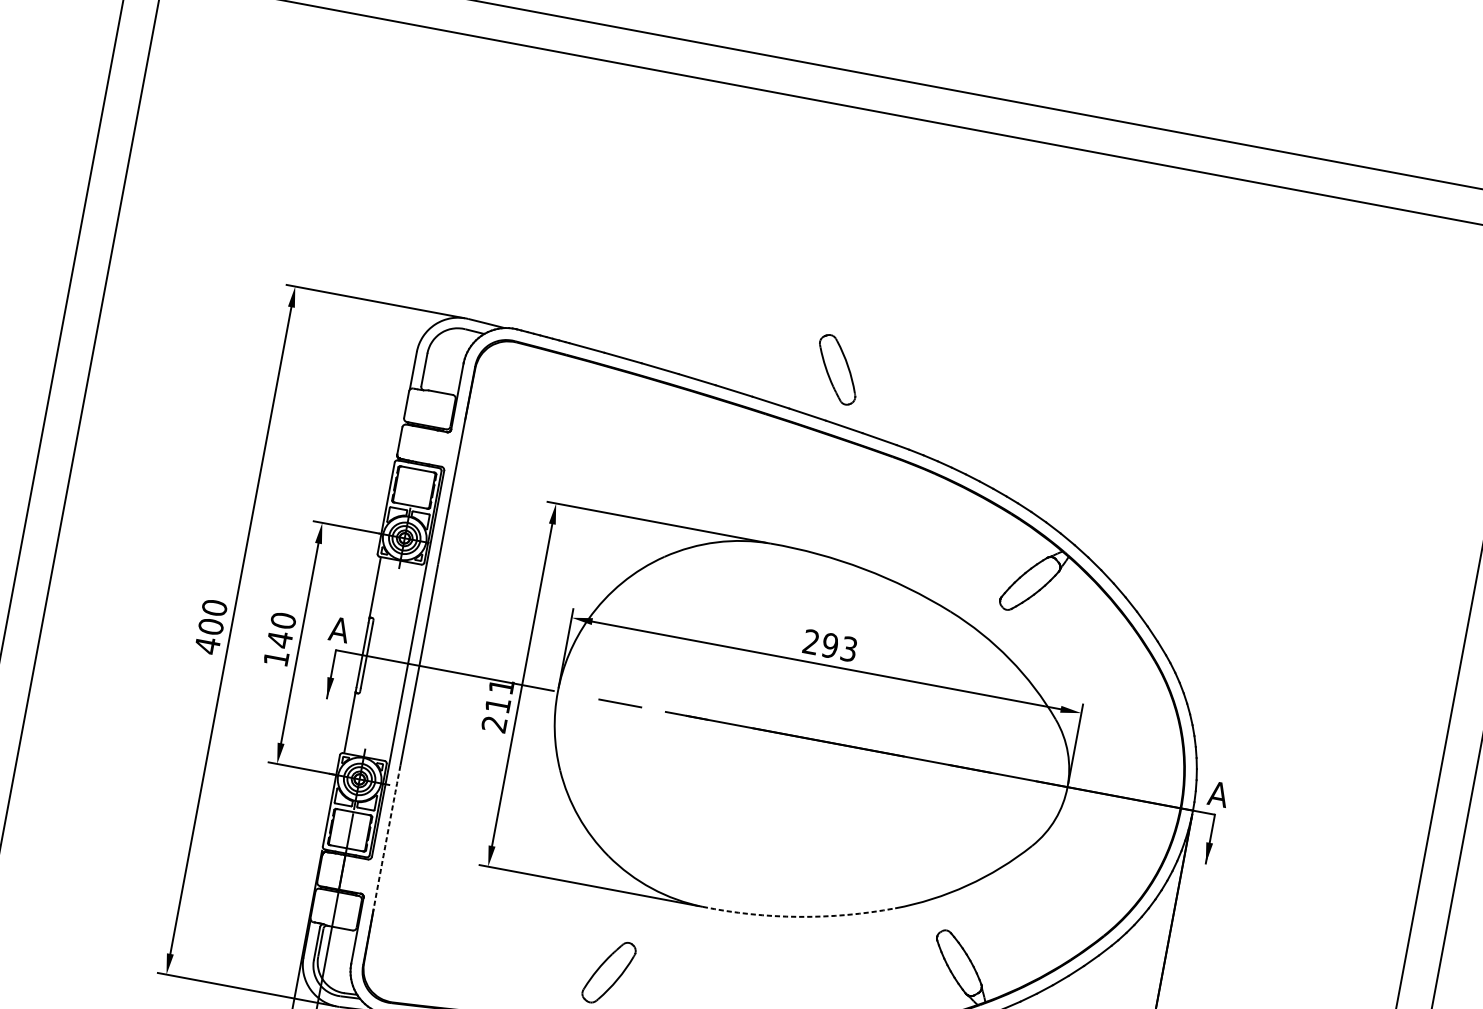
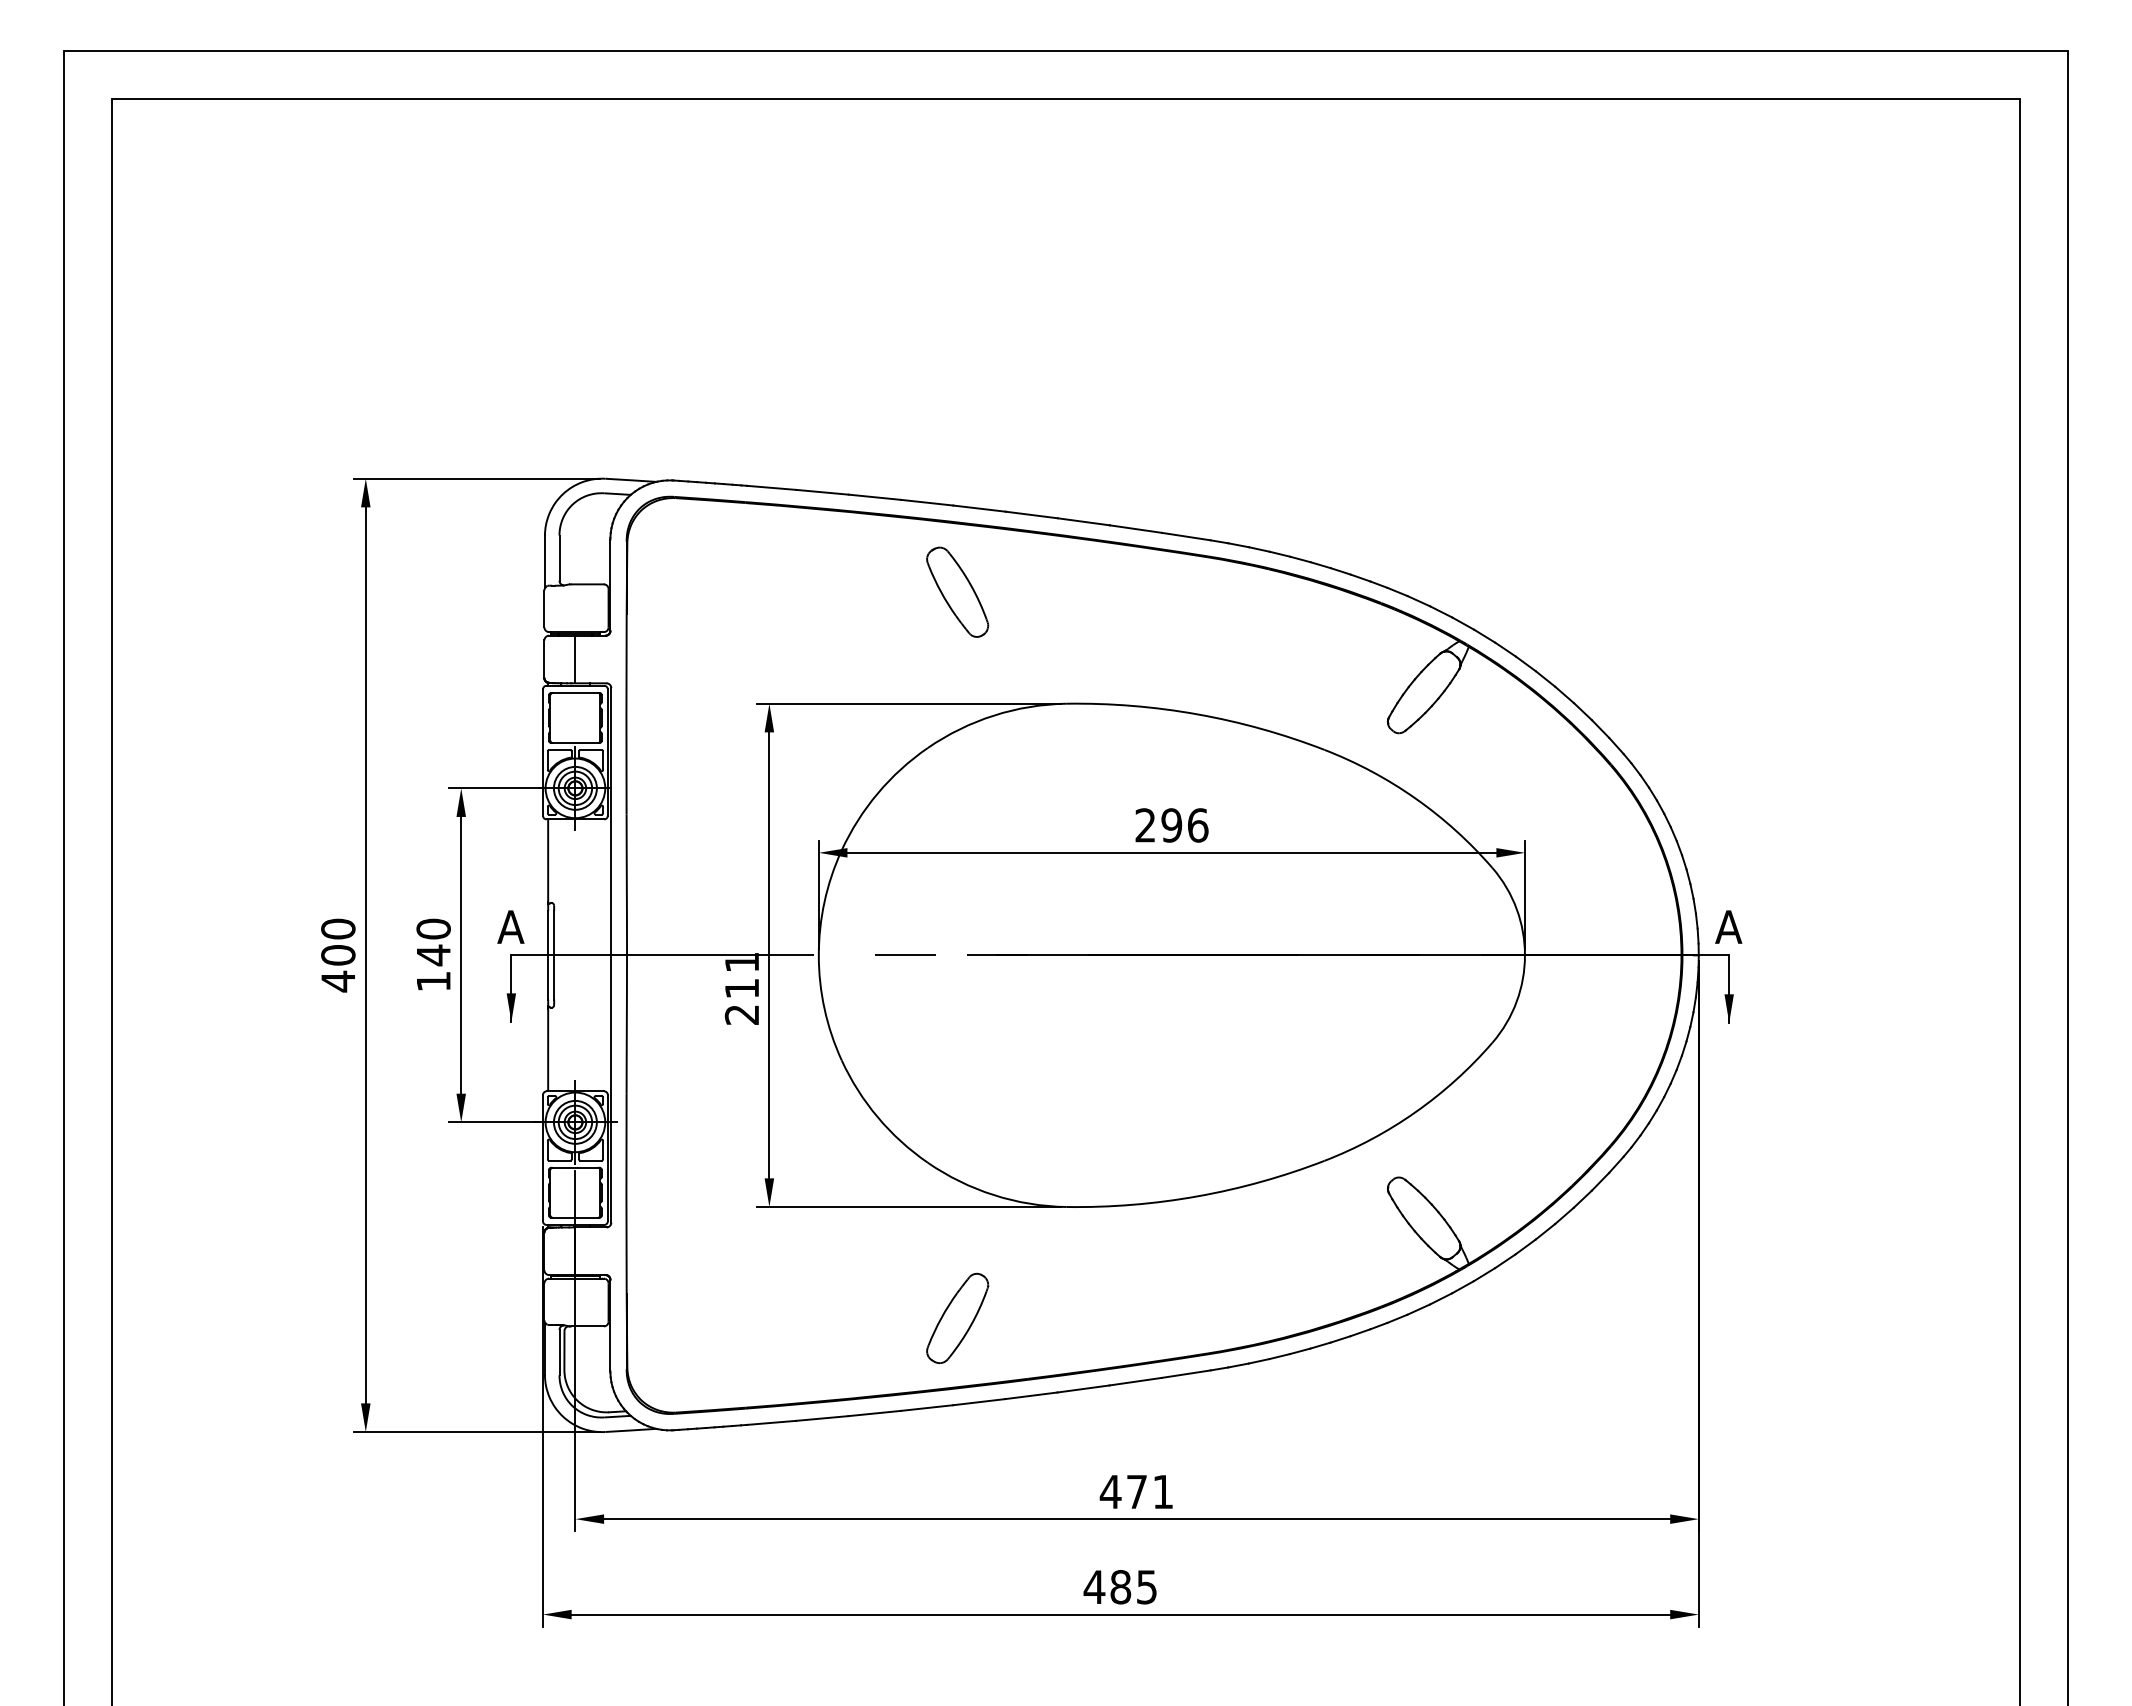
part: (837, 369) -> (957, 591), moved
line: (422, 445) -> (575, 659), added
text: (849, 649) -> (1198, 825), 293 -> 296
arc: (386, 837) -> (626, 1193), dashed -> solid
arc: (798, 916) -> (1197, 1196), dashed -> solid

